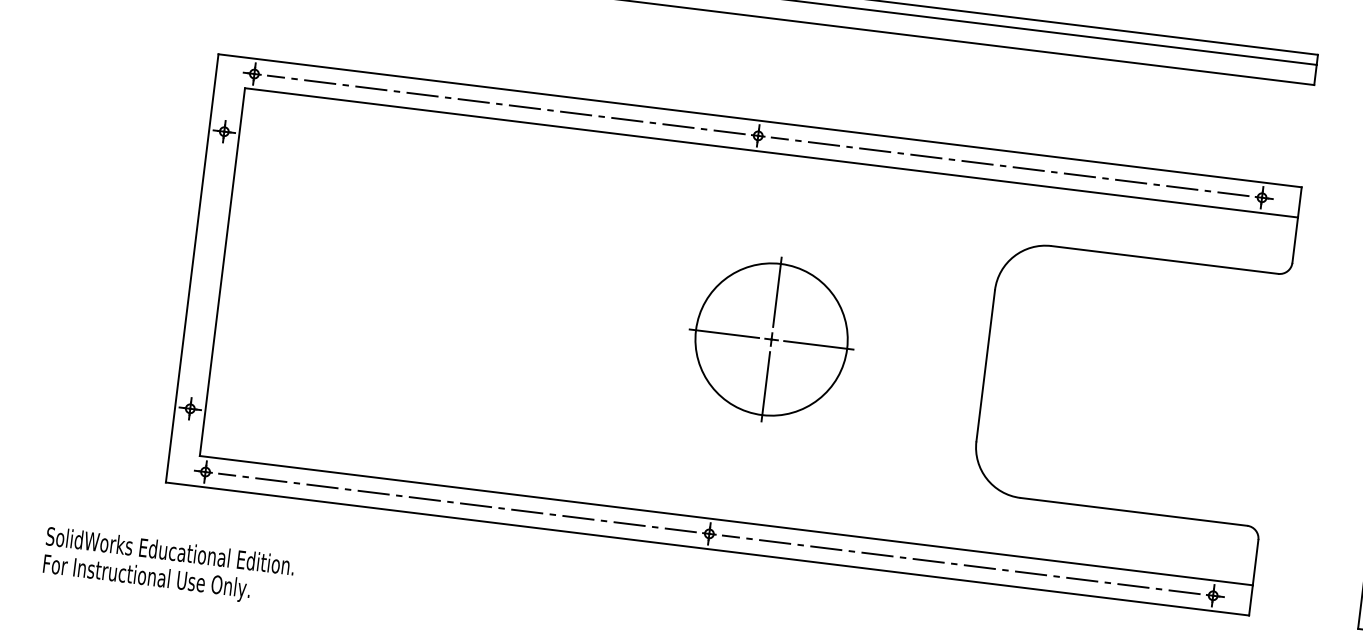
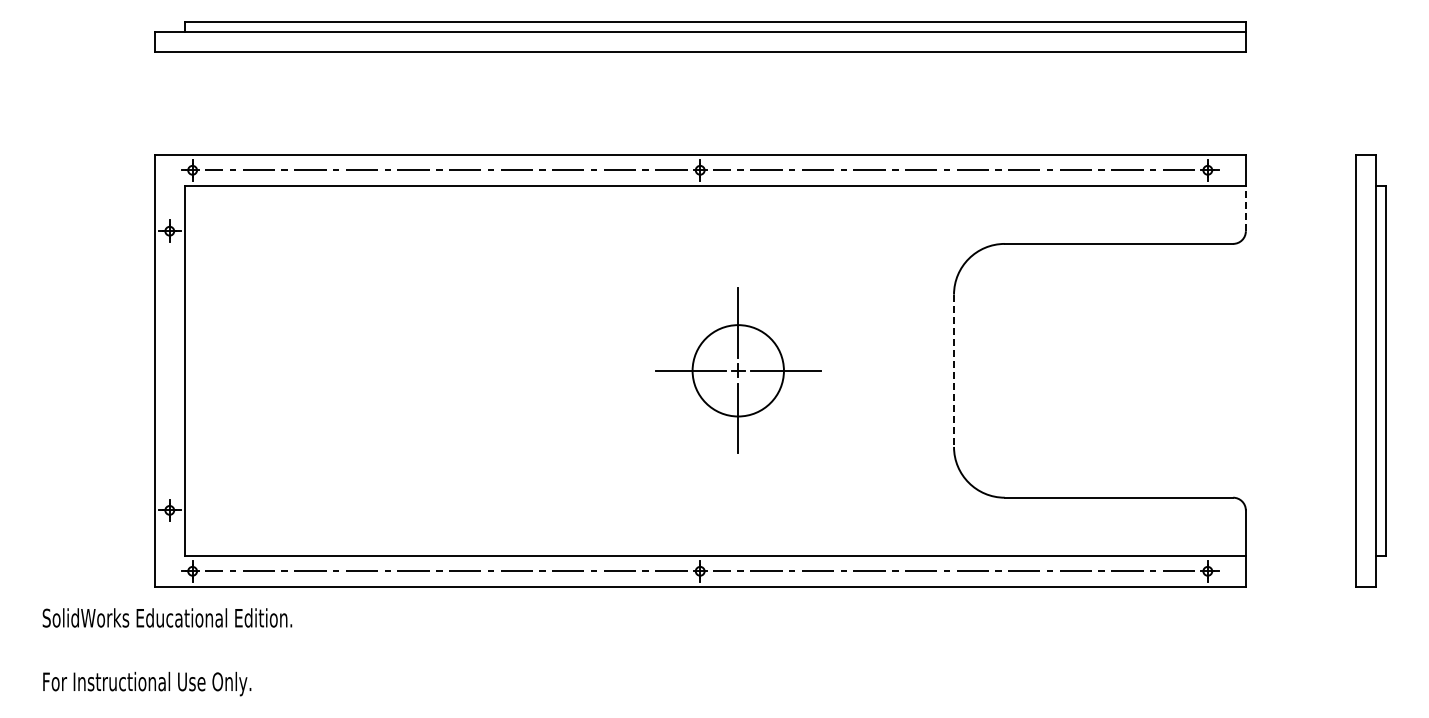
line: (1294, 240) -> (1245, 208), solid -> dashed
circle: (771, 339) -> (738, 370), size x0.6
line: (986, 366) -> (954, 371), solid -> dashed
text: (170, 550) -> (167, 617), moved

